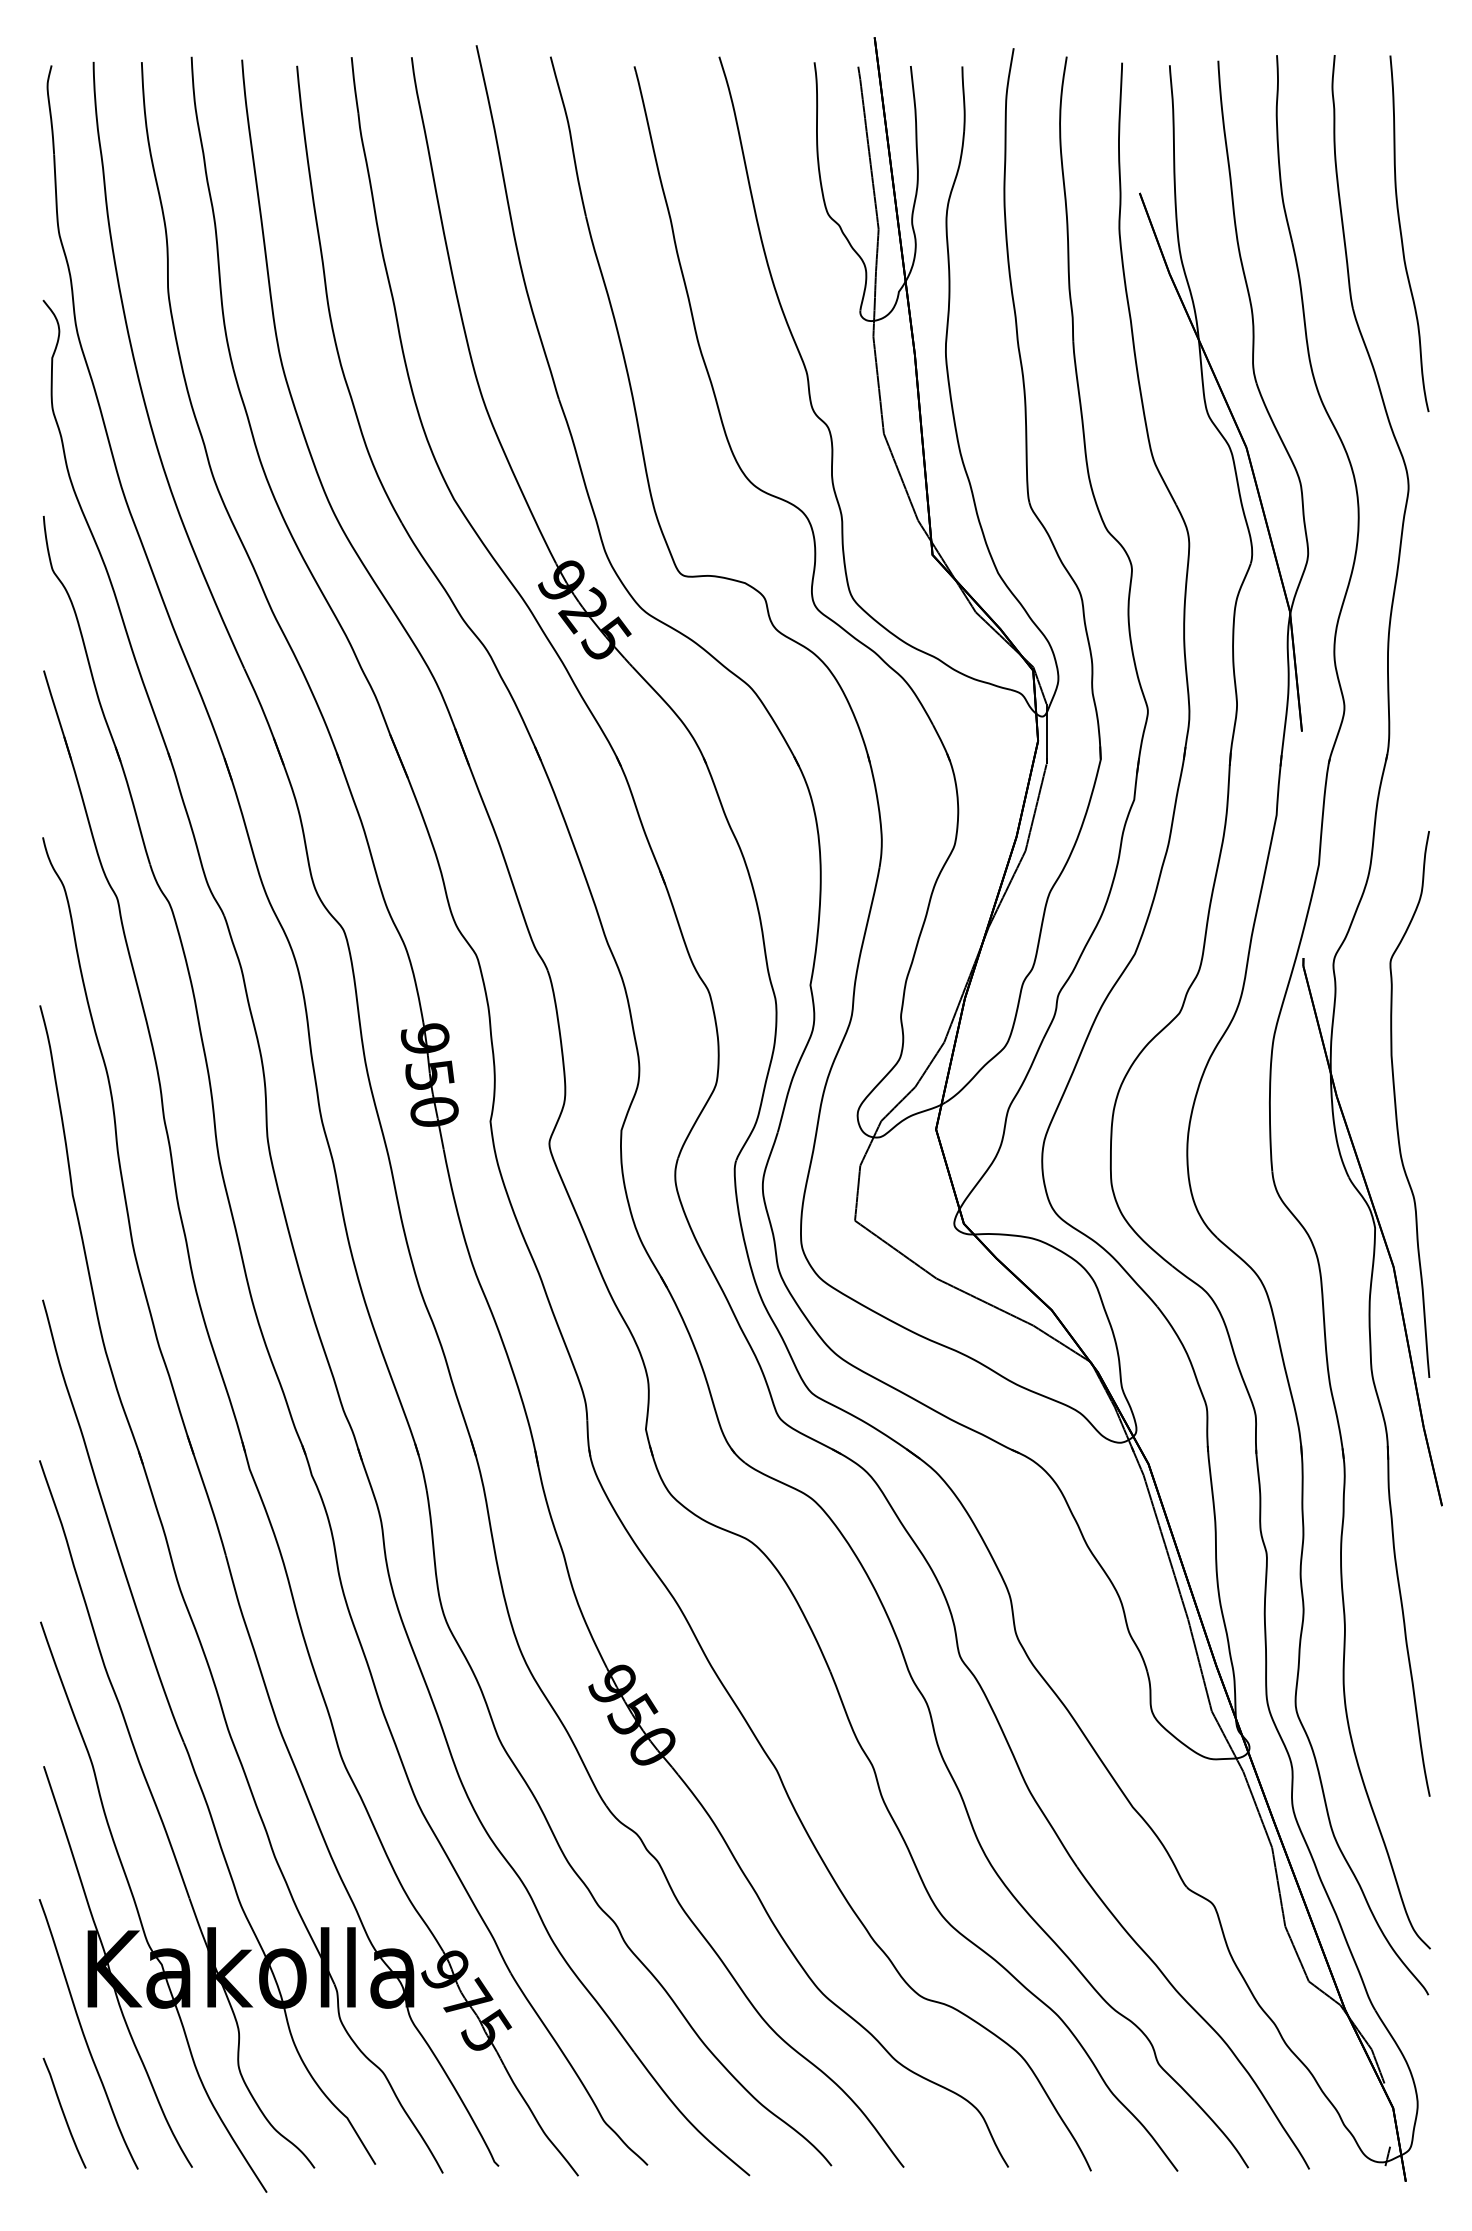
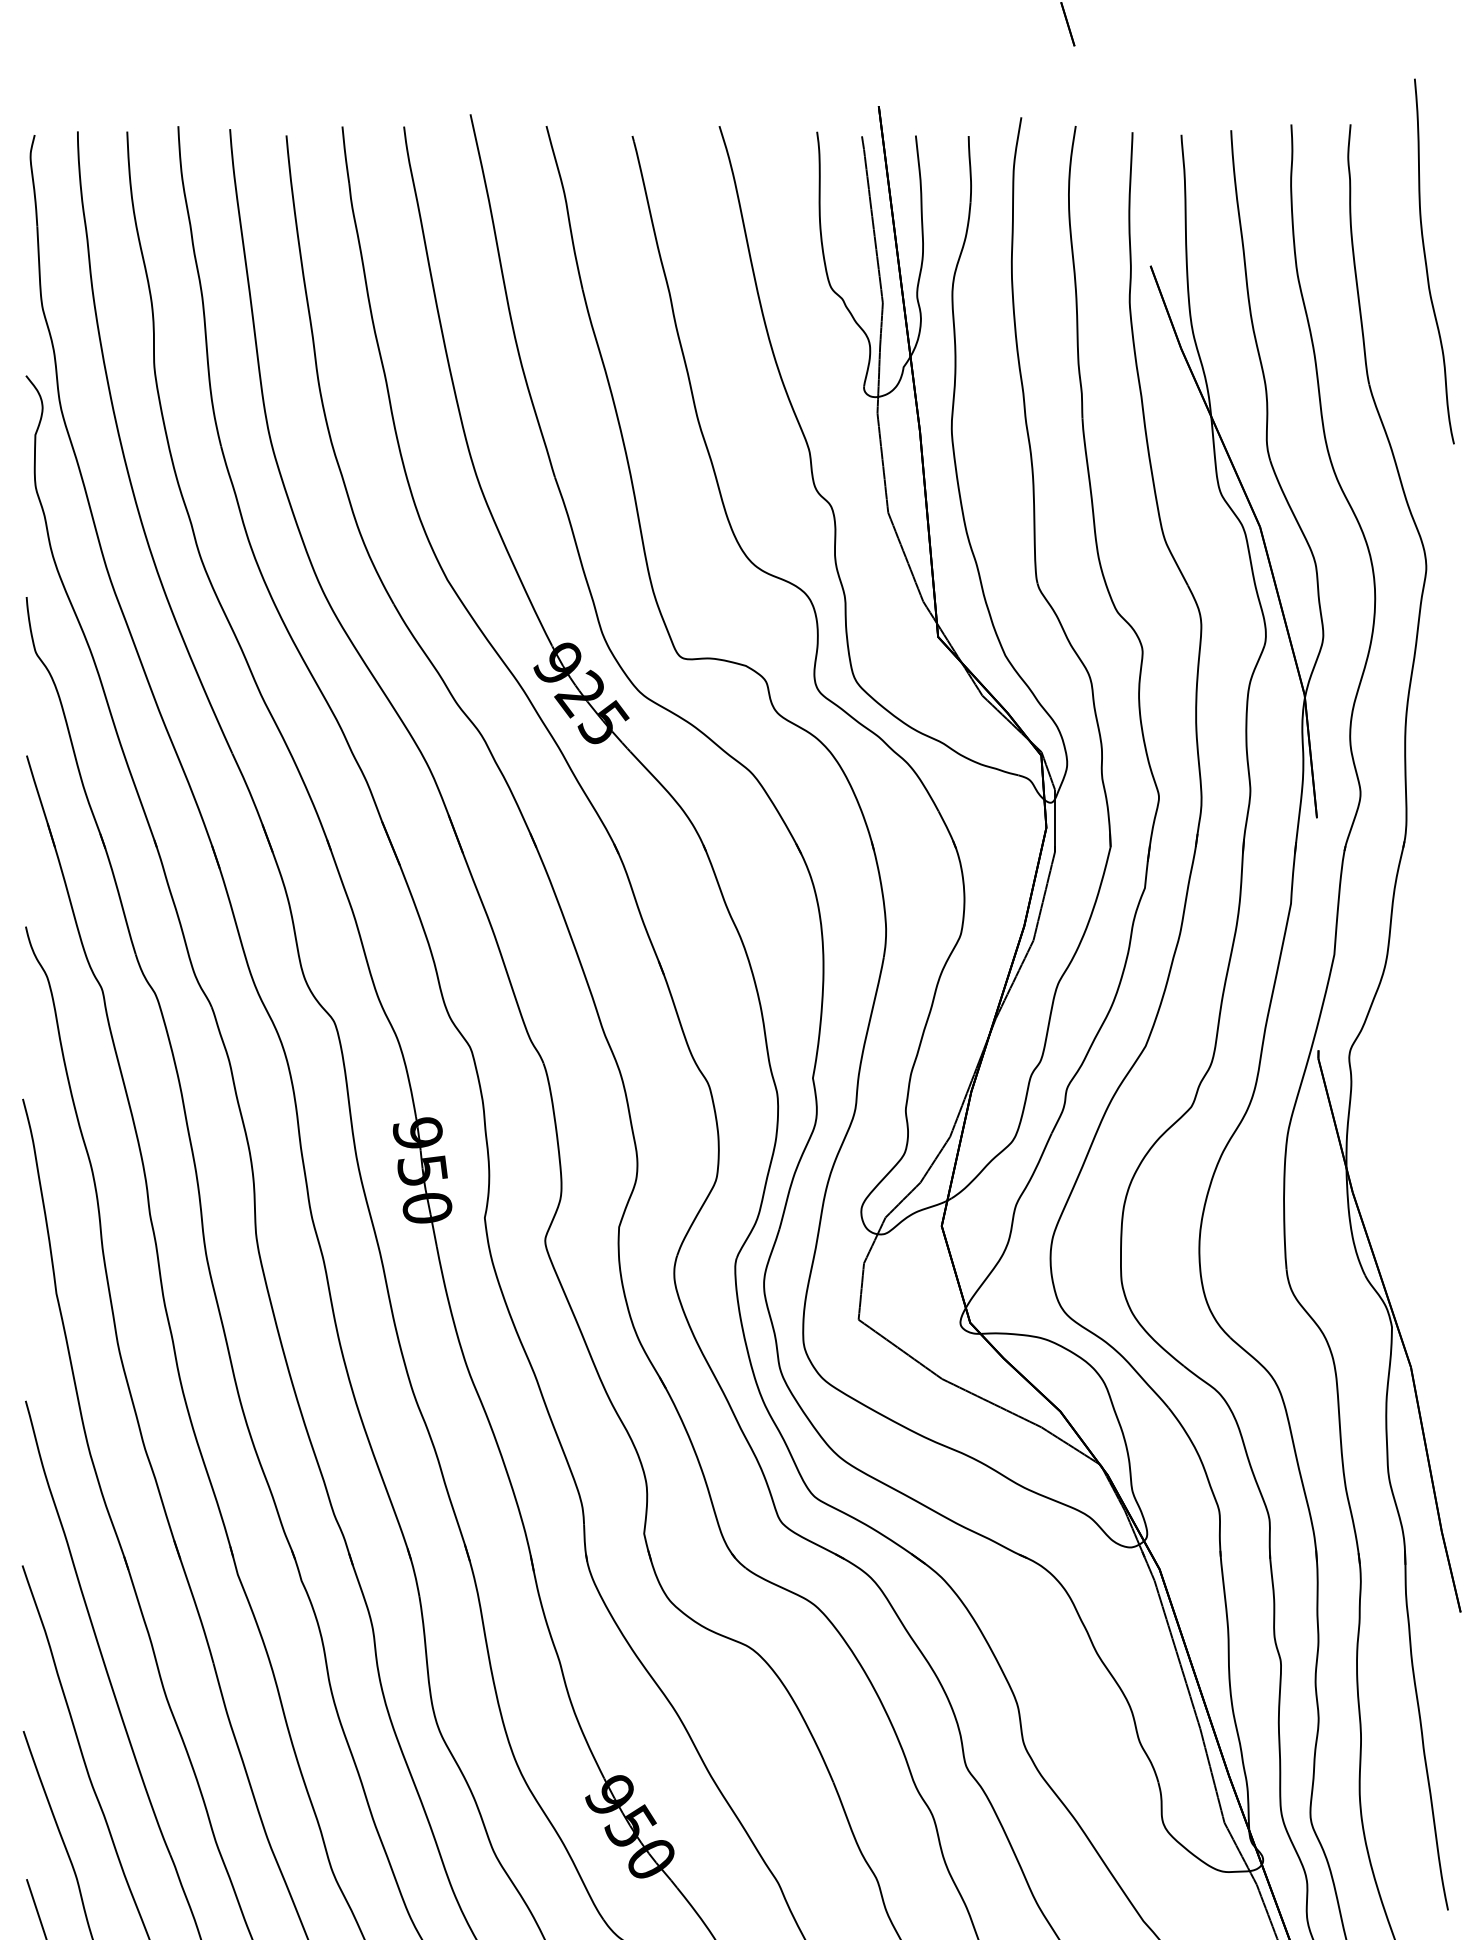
curve: (1402, 235) -> (1427, 263), moved
curve: (1396, 1104) -> (1413, 1200), removed

